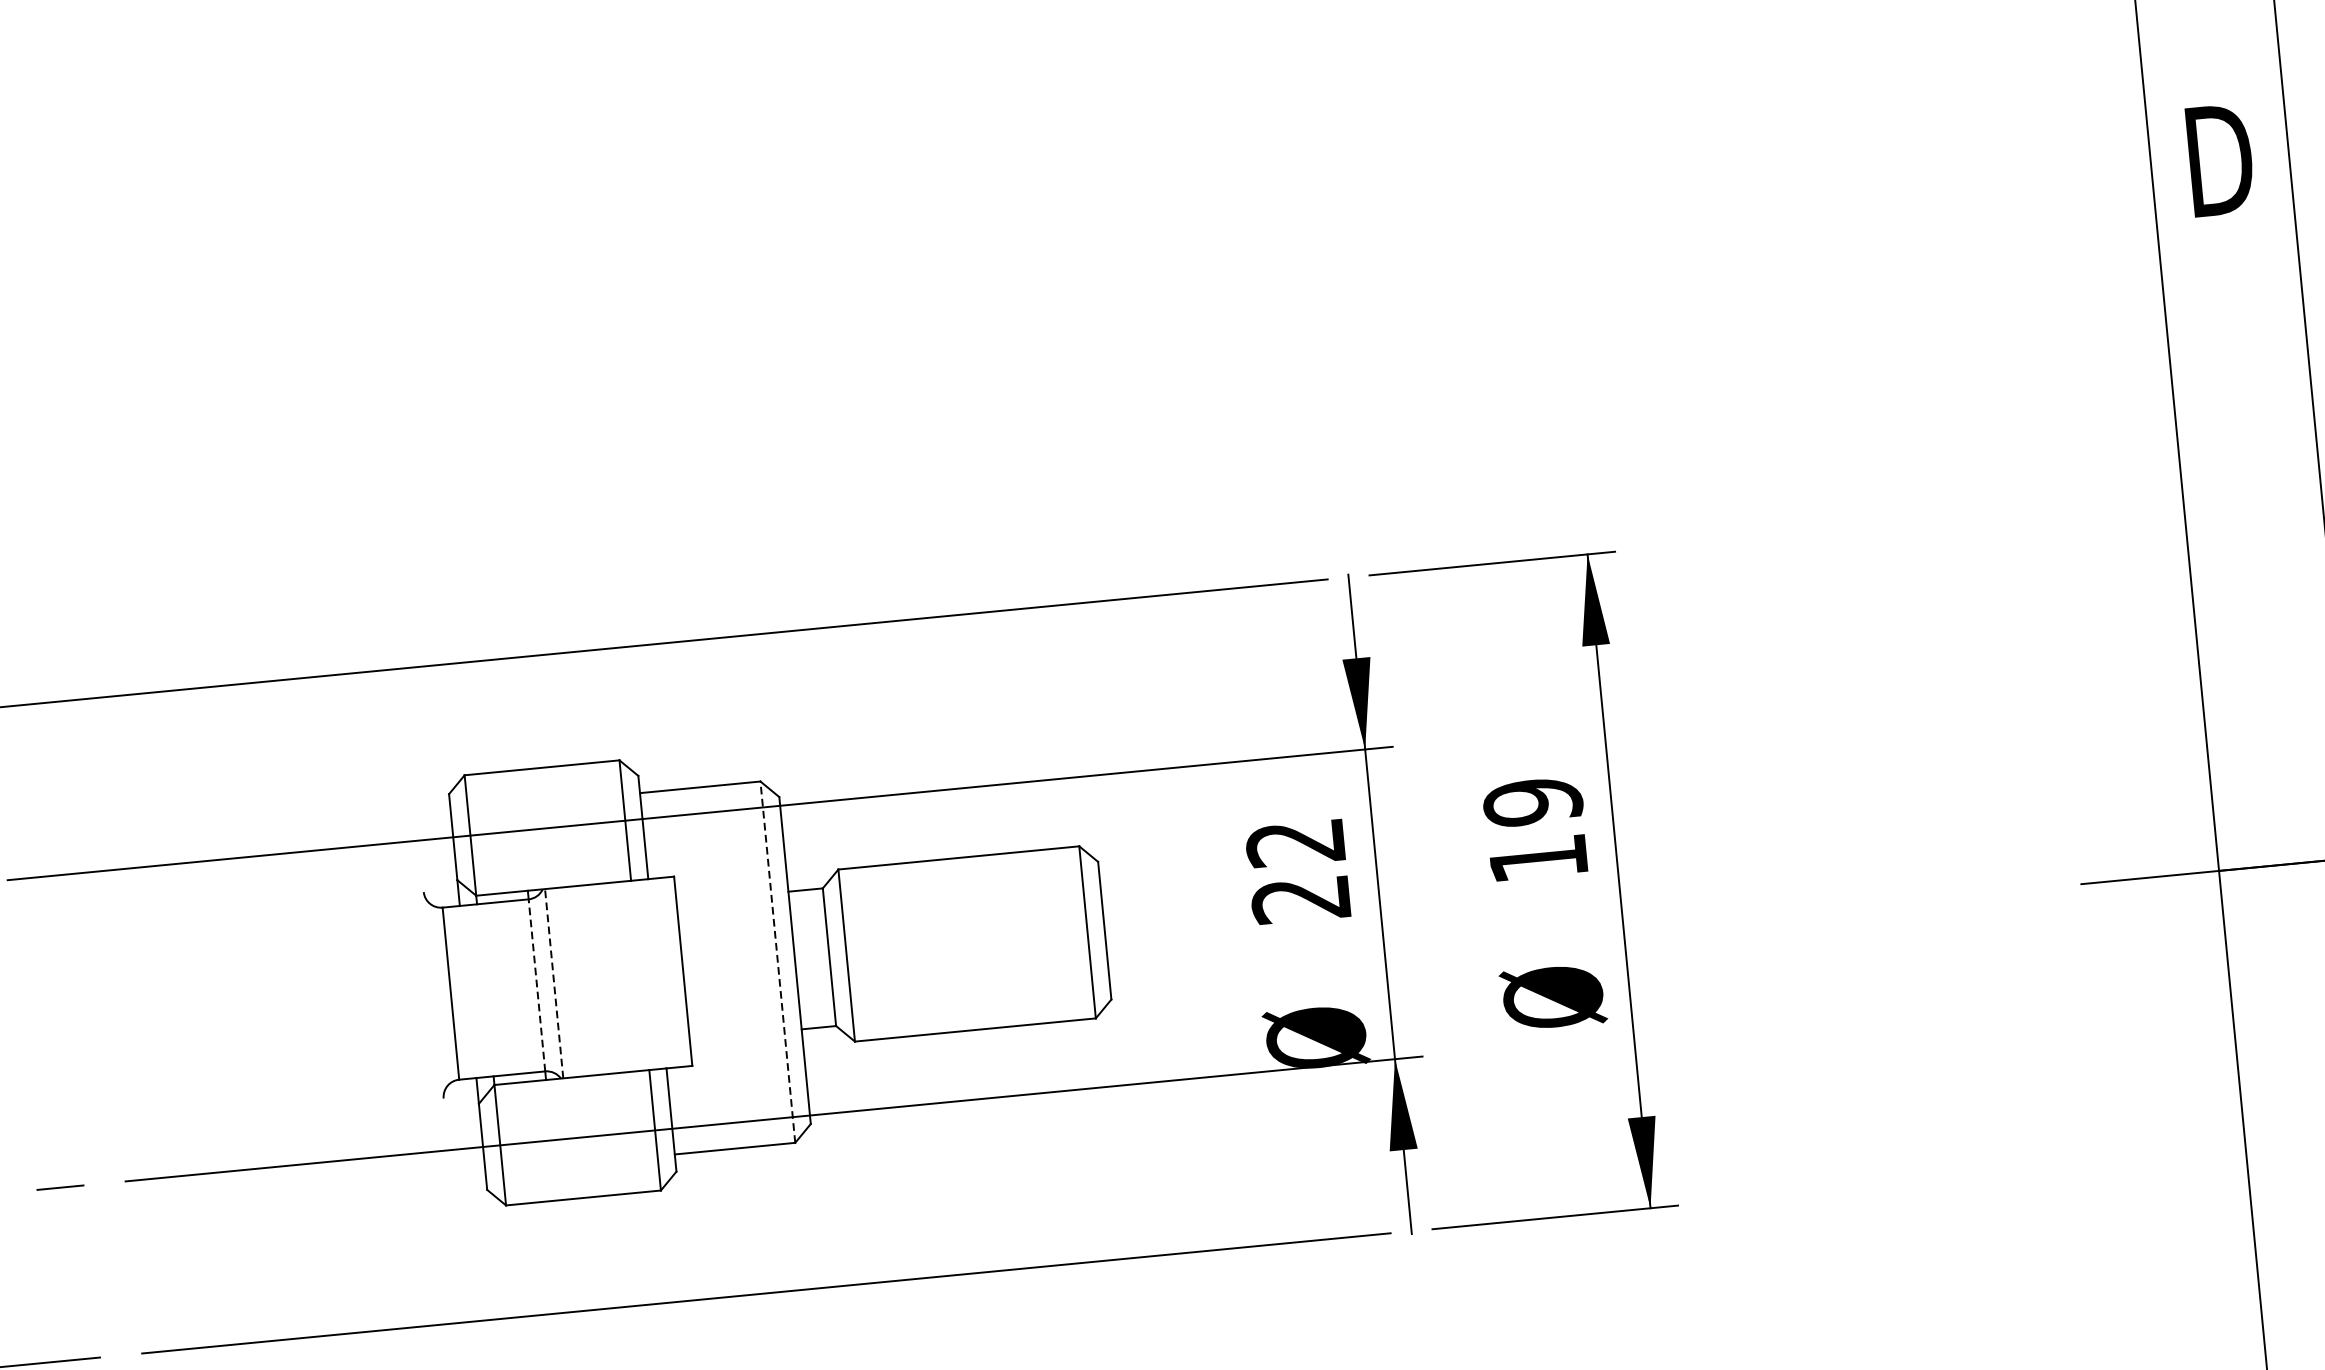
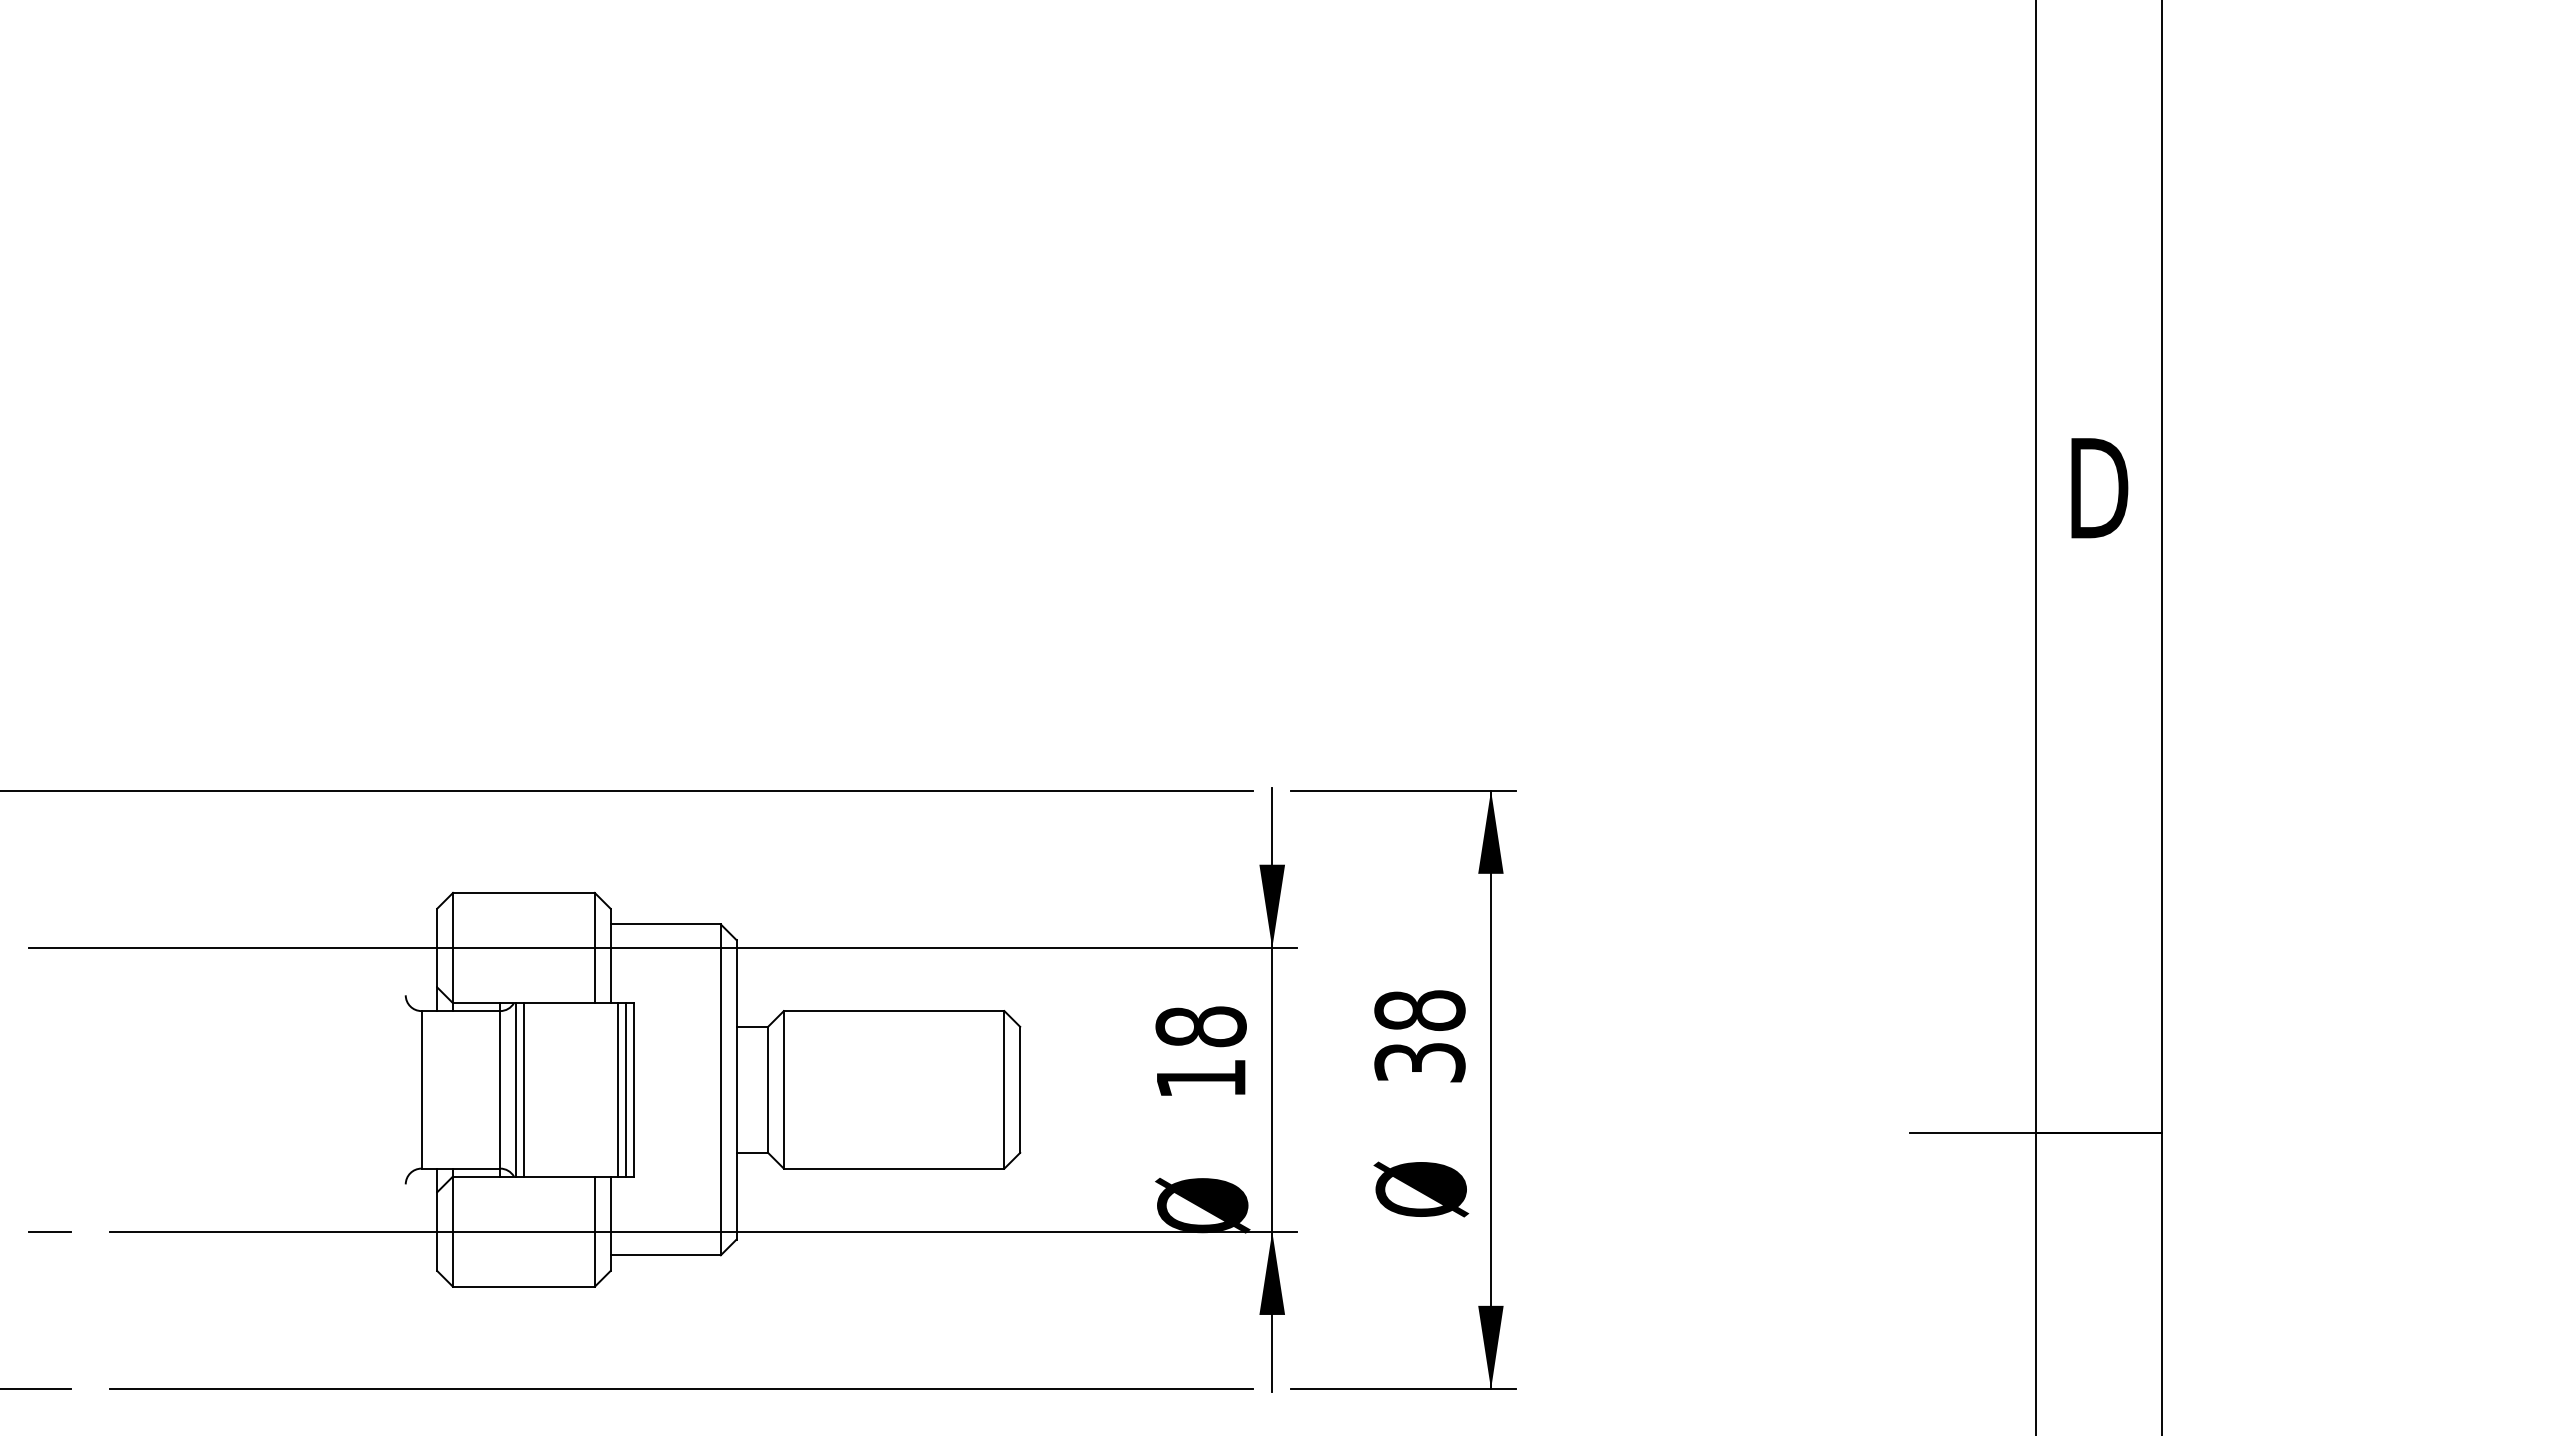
text: (1535, 830) -> (1419, 1036), 19 -> 38
text: (1297, 870) -> (1200, 1052), 22 -> 18
line: (777, 961) -> (720, 1089), dashed -> solid
line: (674, 971) -> (626, 1089), added
line: (666, 972) -> (618, 1089), added
line: (562, 982) -> (523, 1089), added
line: (554, 983) -> (516, 1089), dashed -> solid
line: (537, 984) -> (500, 1089), dashed -> solid

